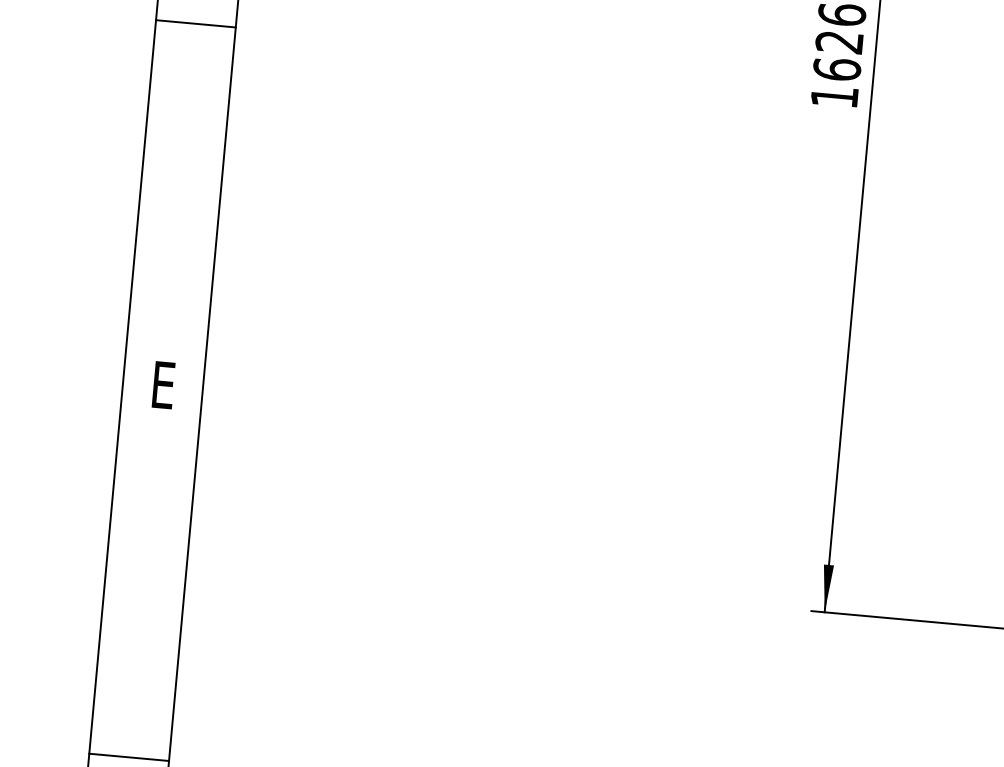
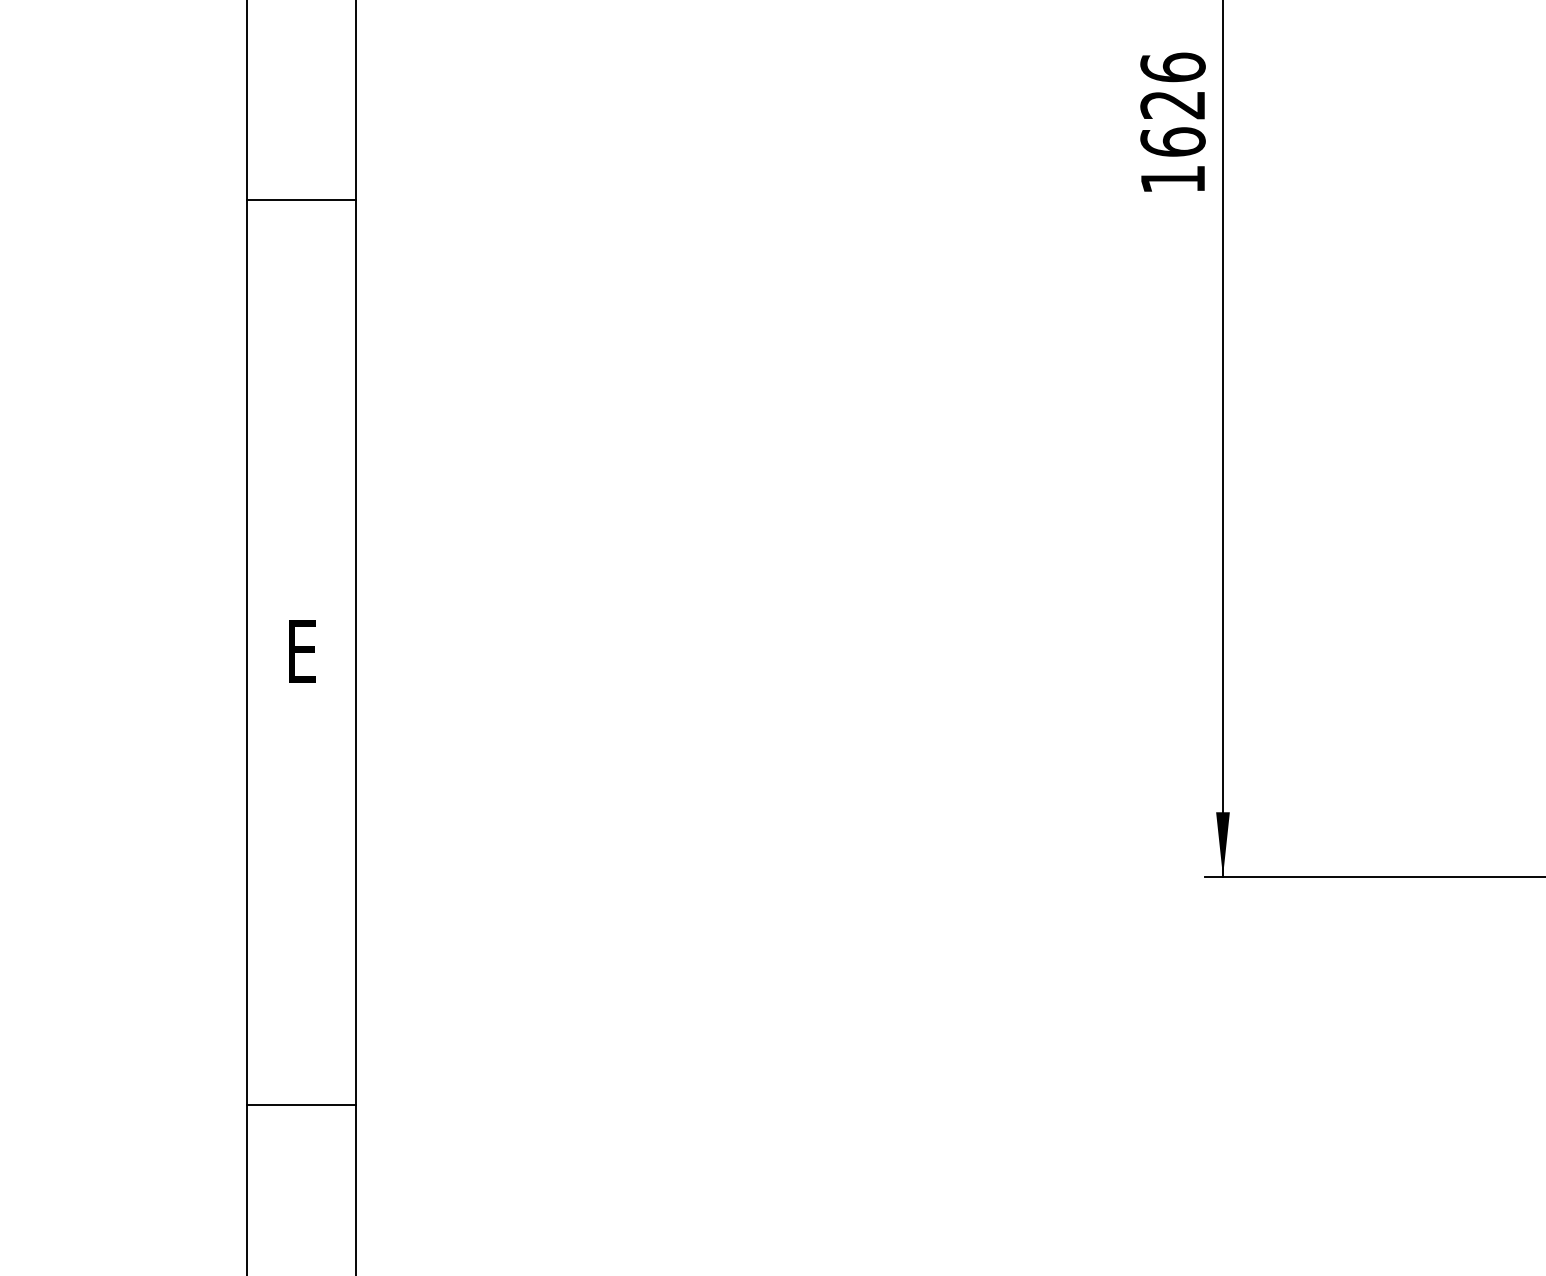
line: (195, 24) -> (301, 200), moved
line: (129, 757) -> (301, 1105), moved

